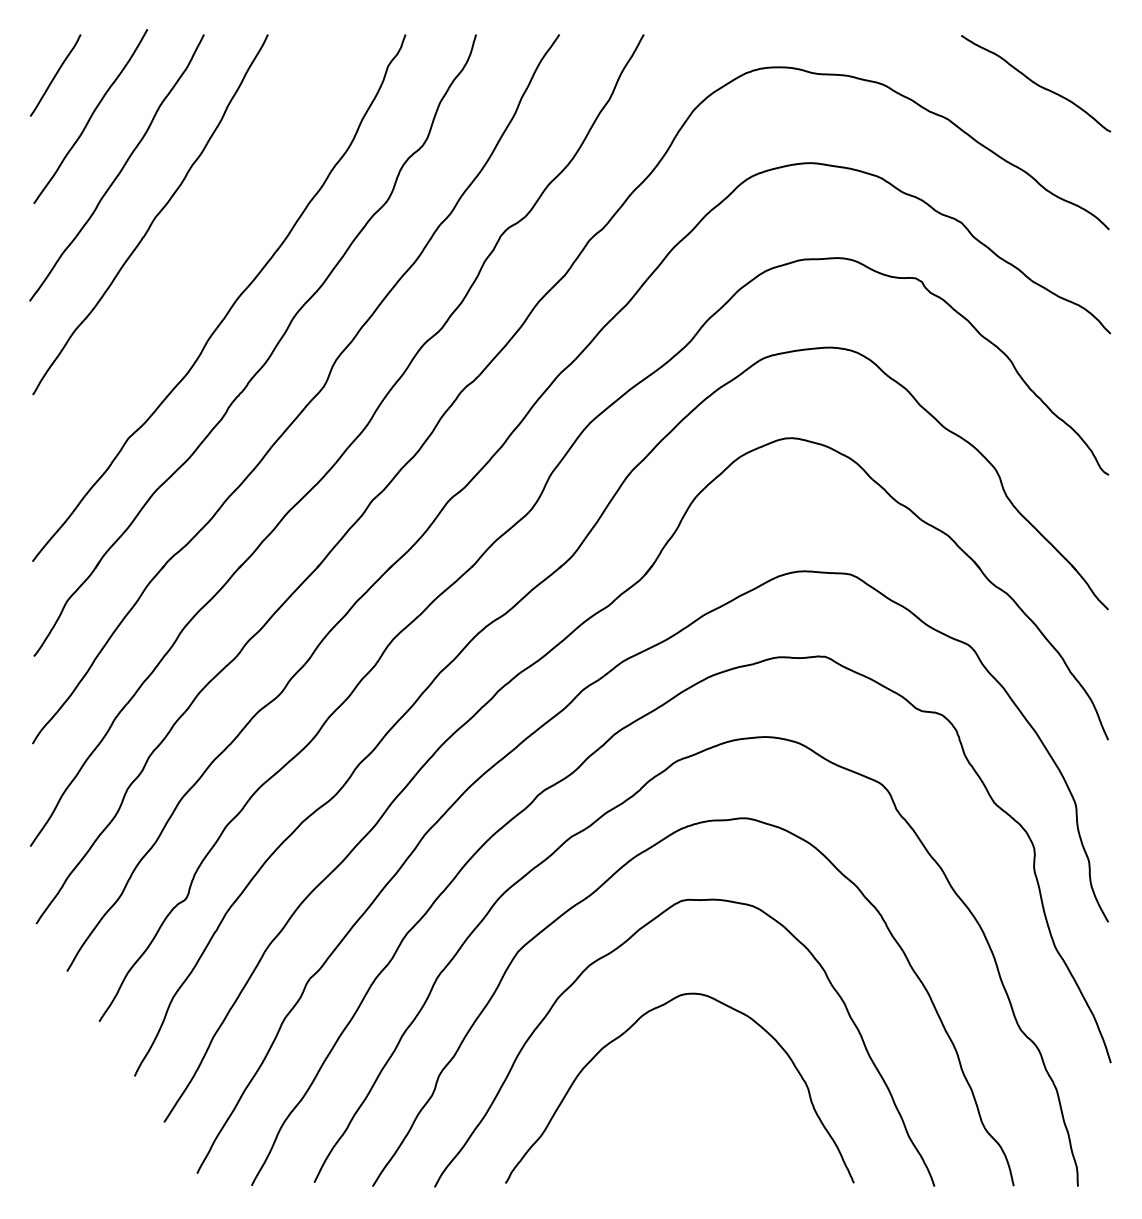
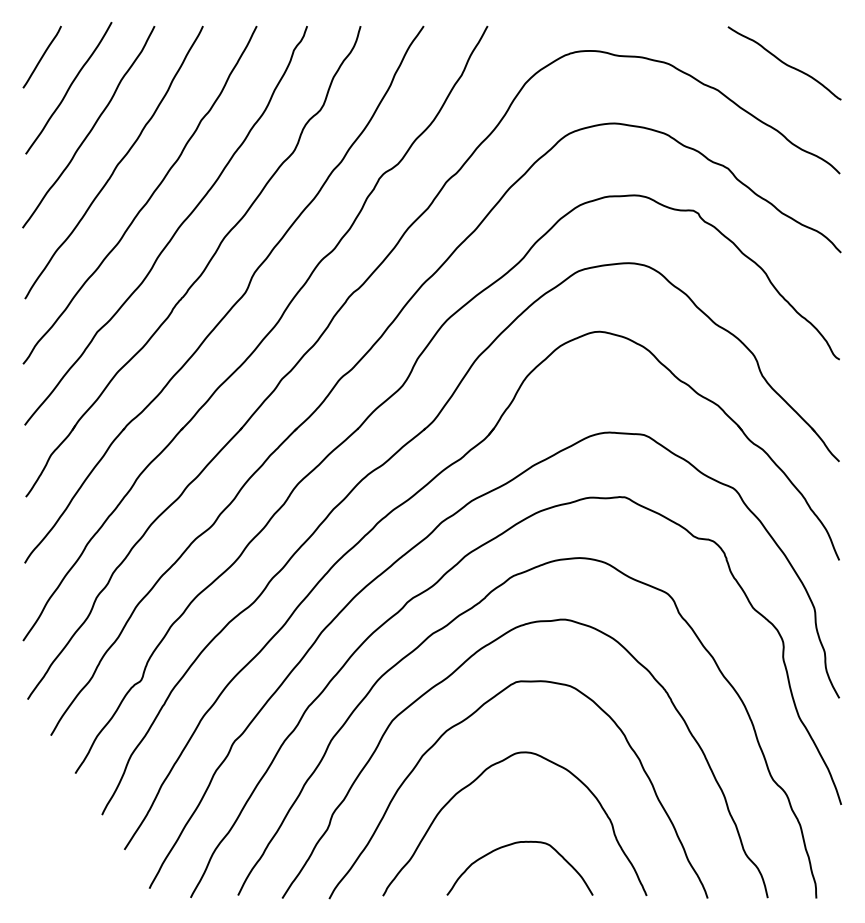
curve: (194, 264) -> (147, 200), added
curve: (677, 1115) -> (513, 844), added

